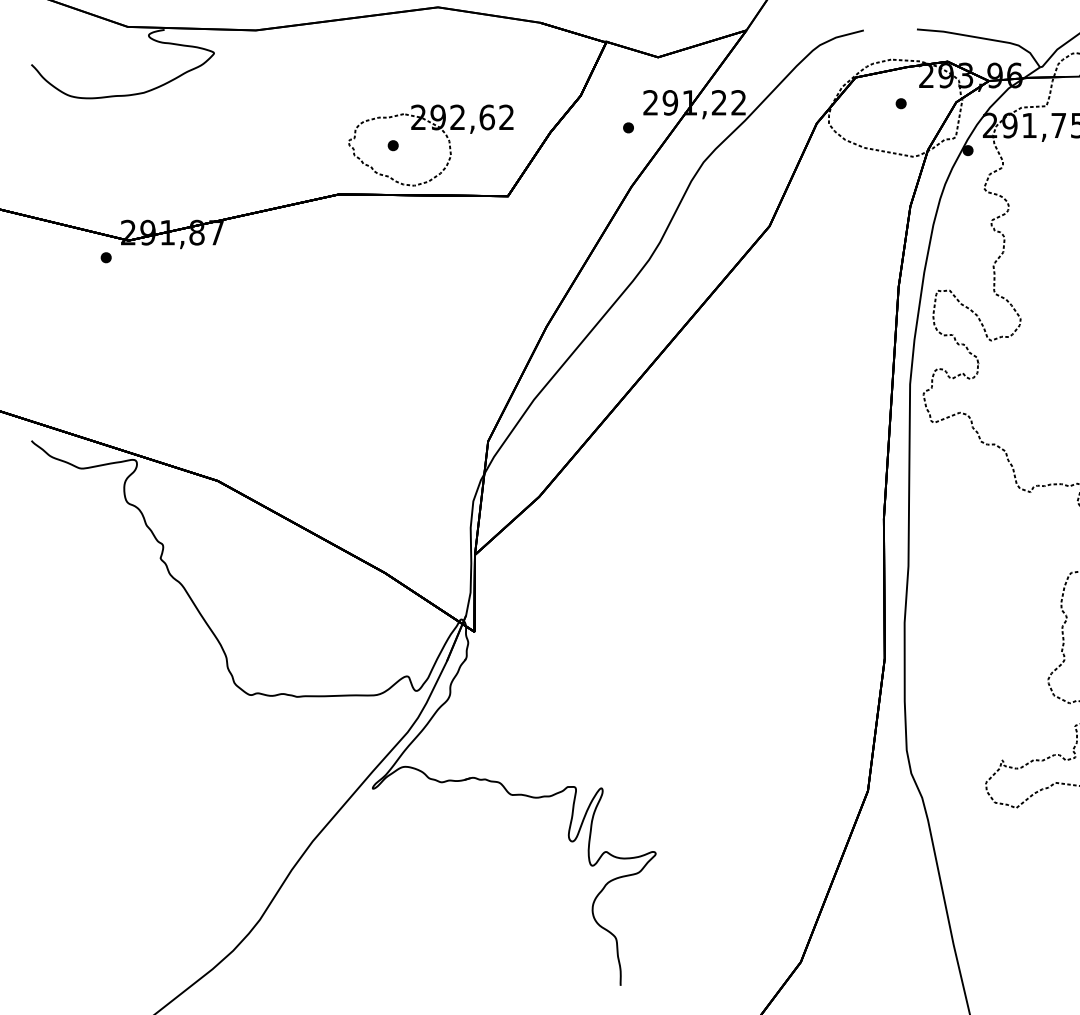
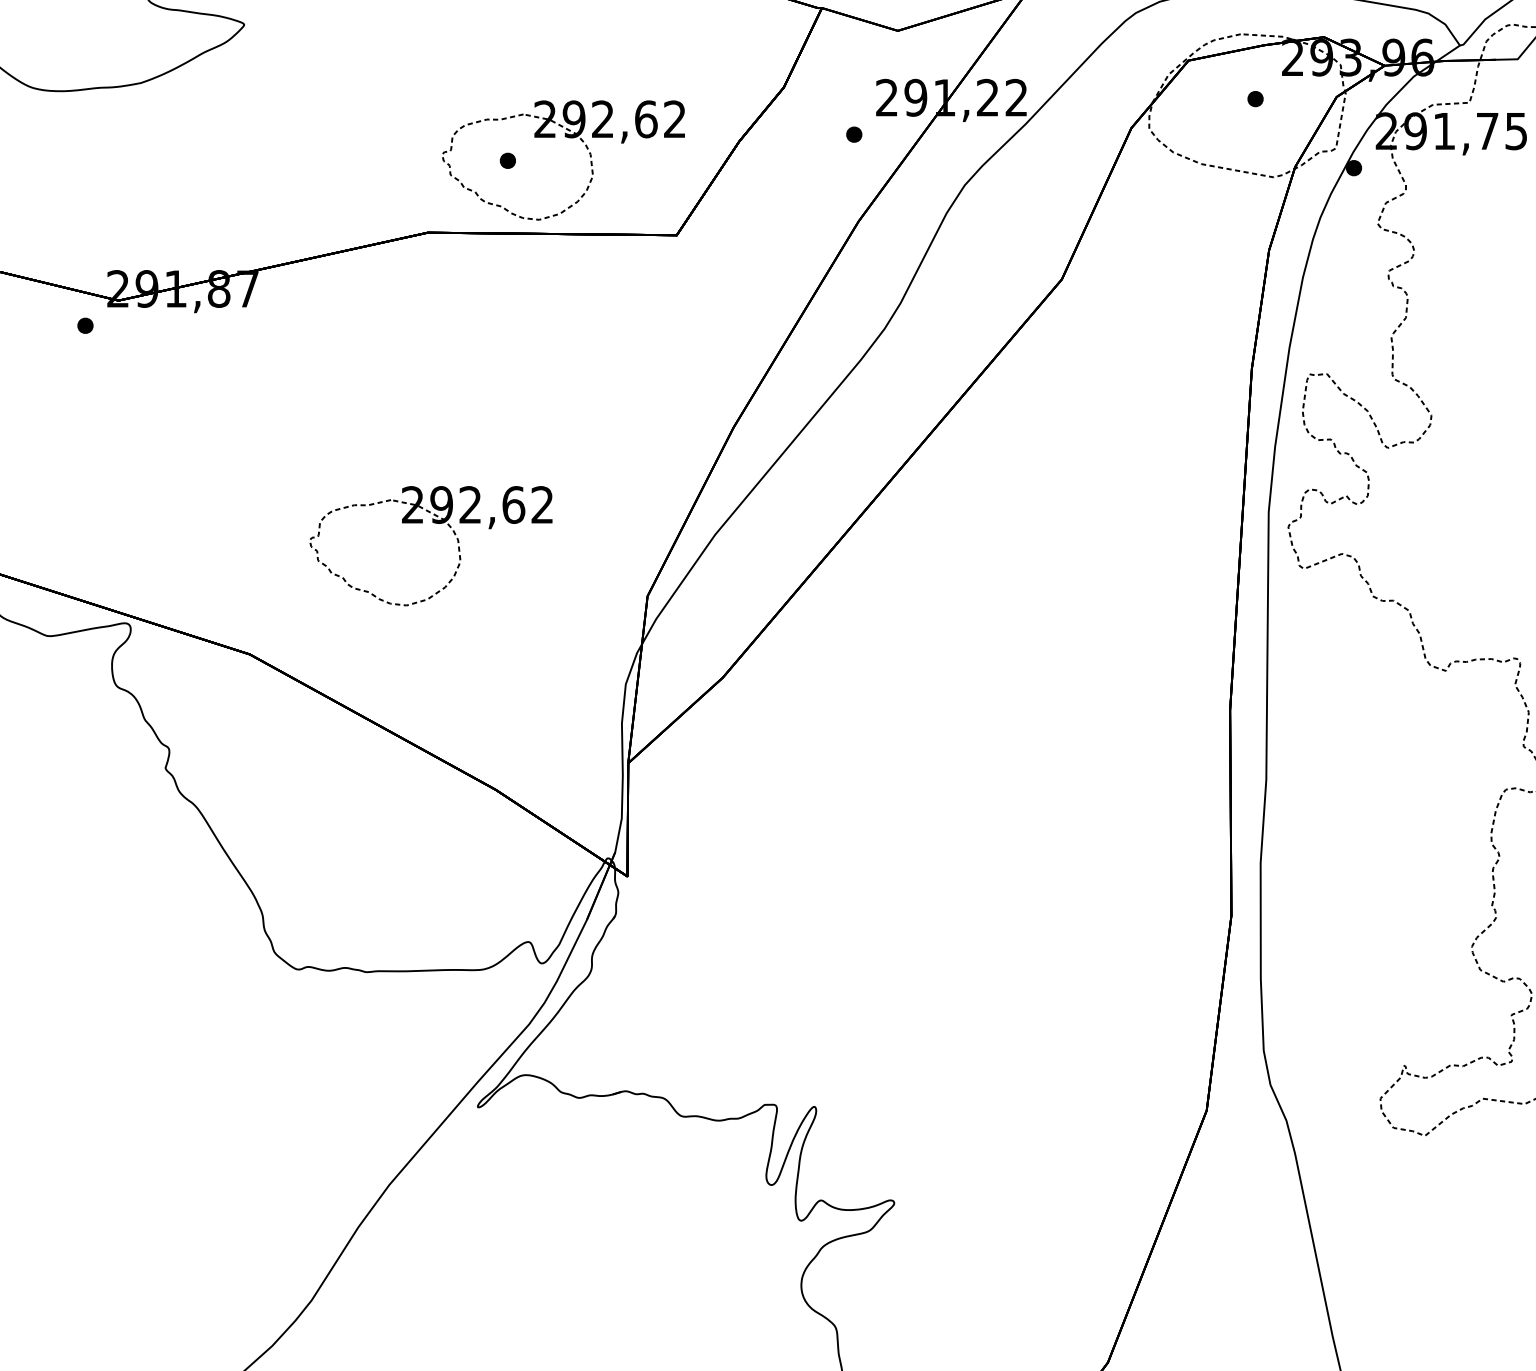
part: (344, 392) -> (436, 524), added

